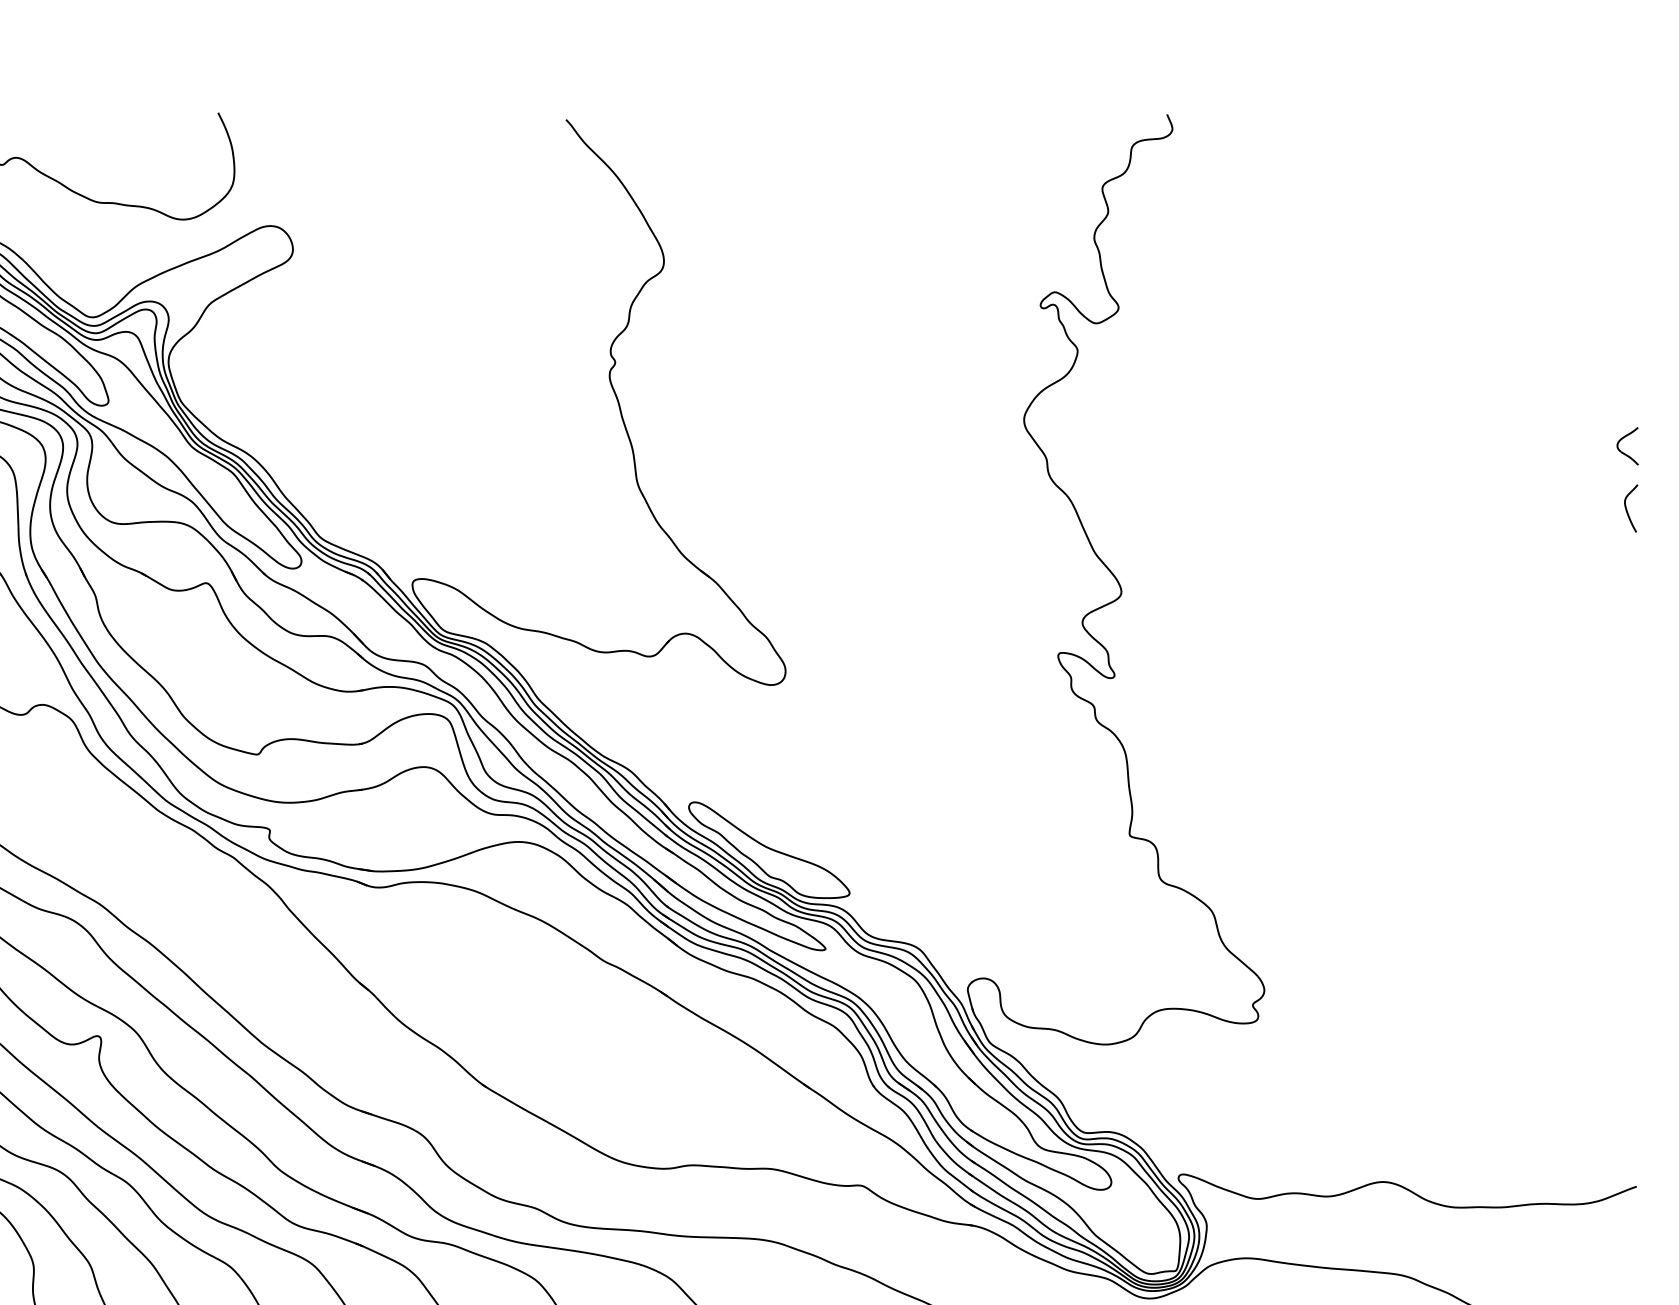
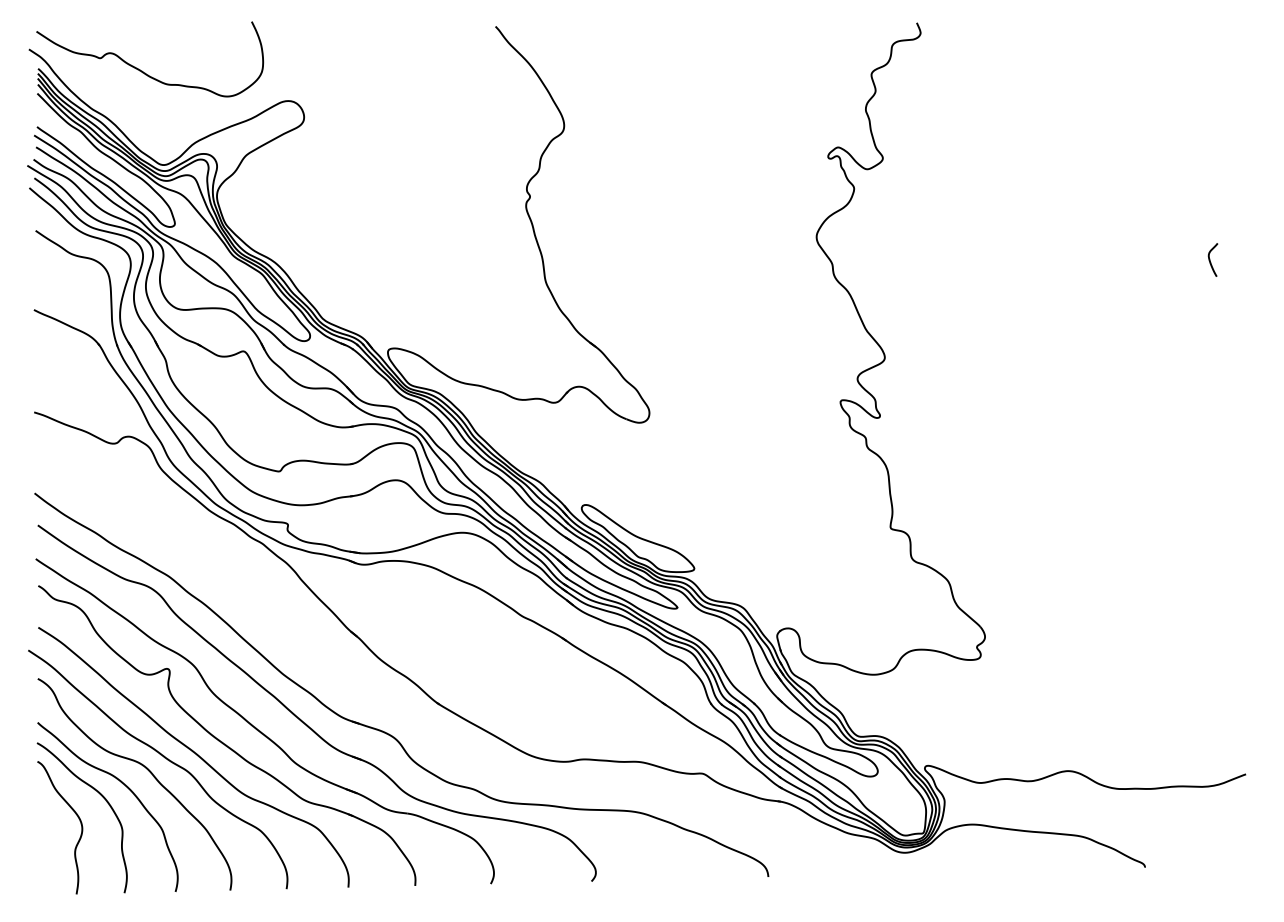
part: (1627, 444) -> (1239, 254), removed
curve: (1627, 507) -> (1210, 259), moved

